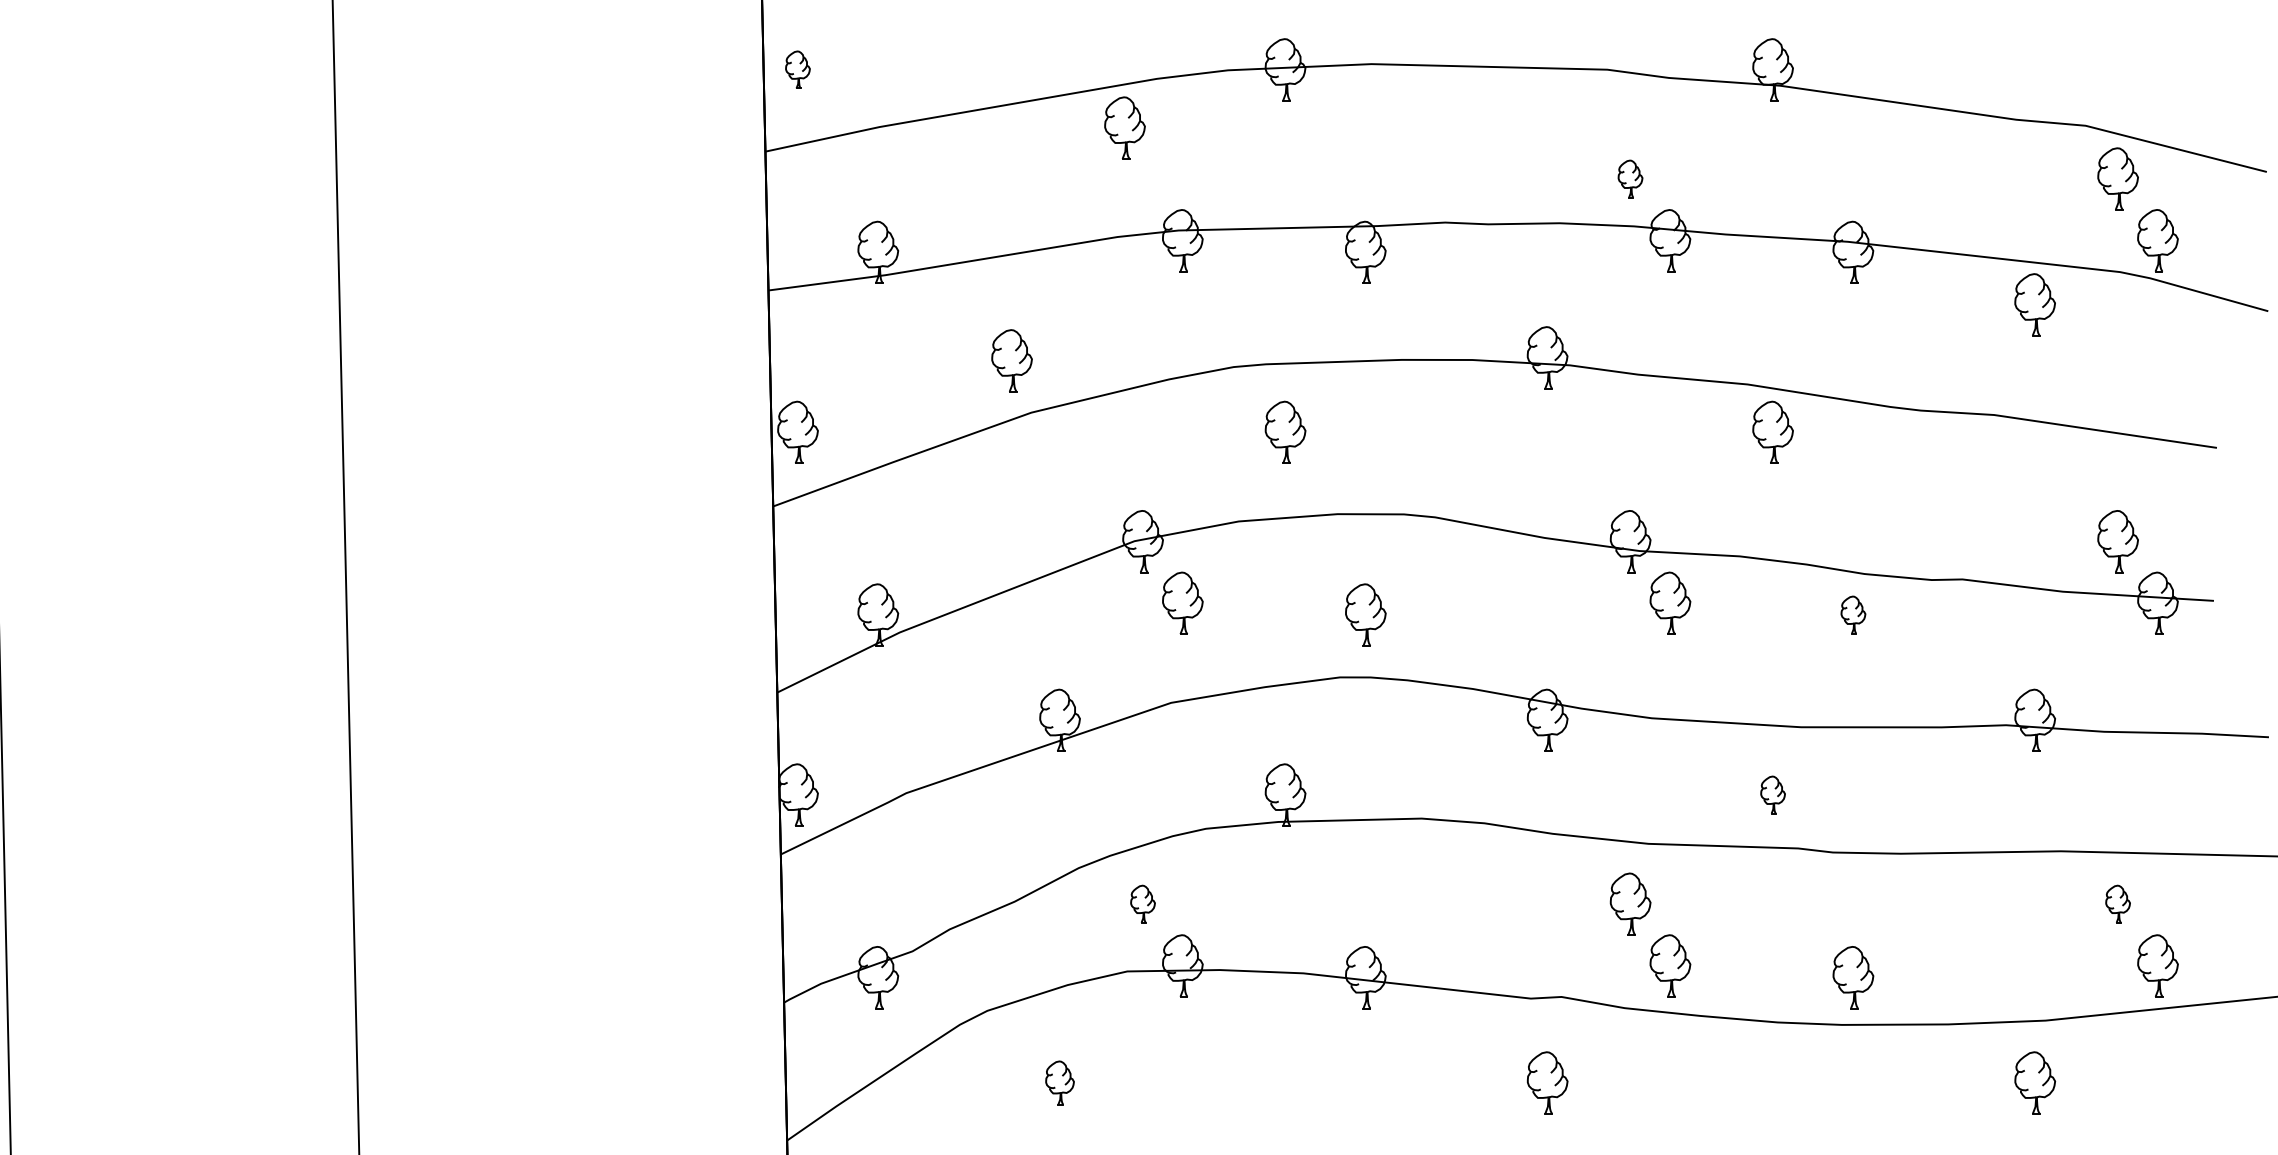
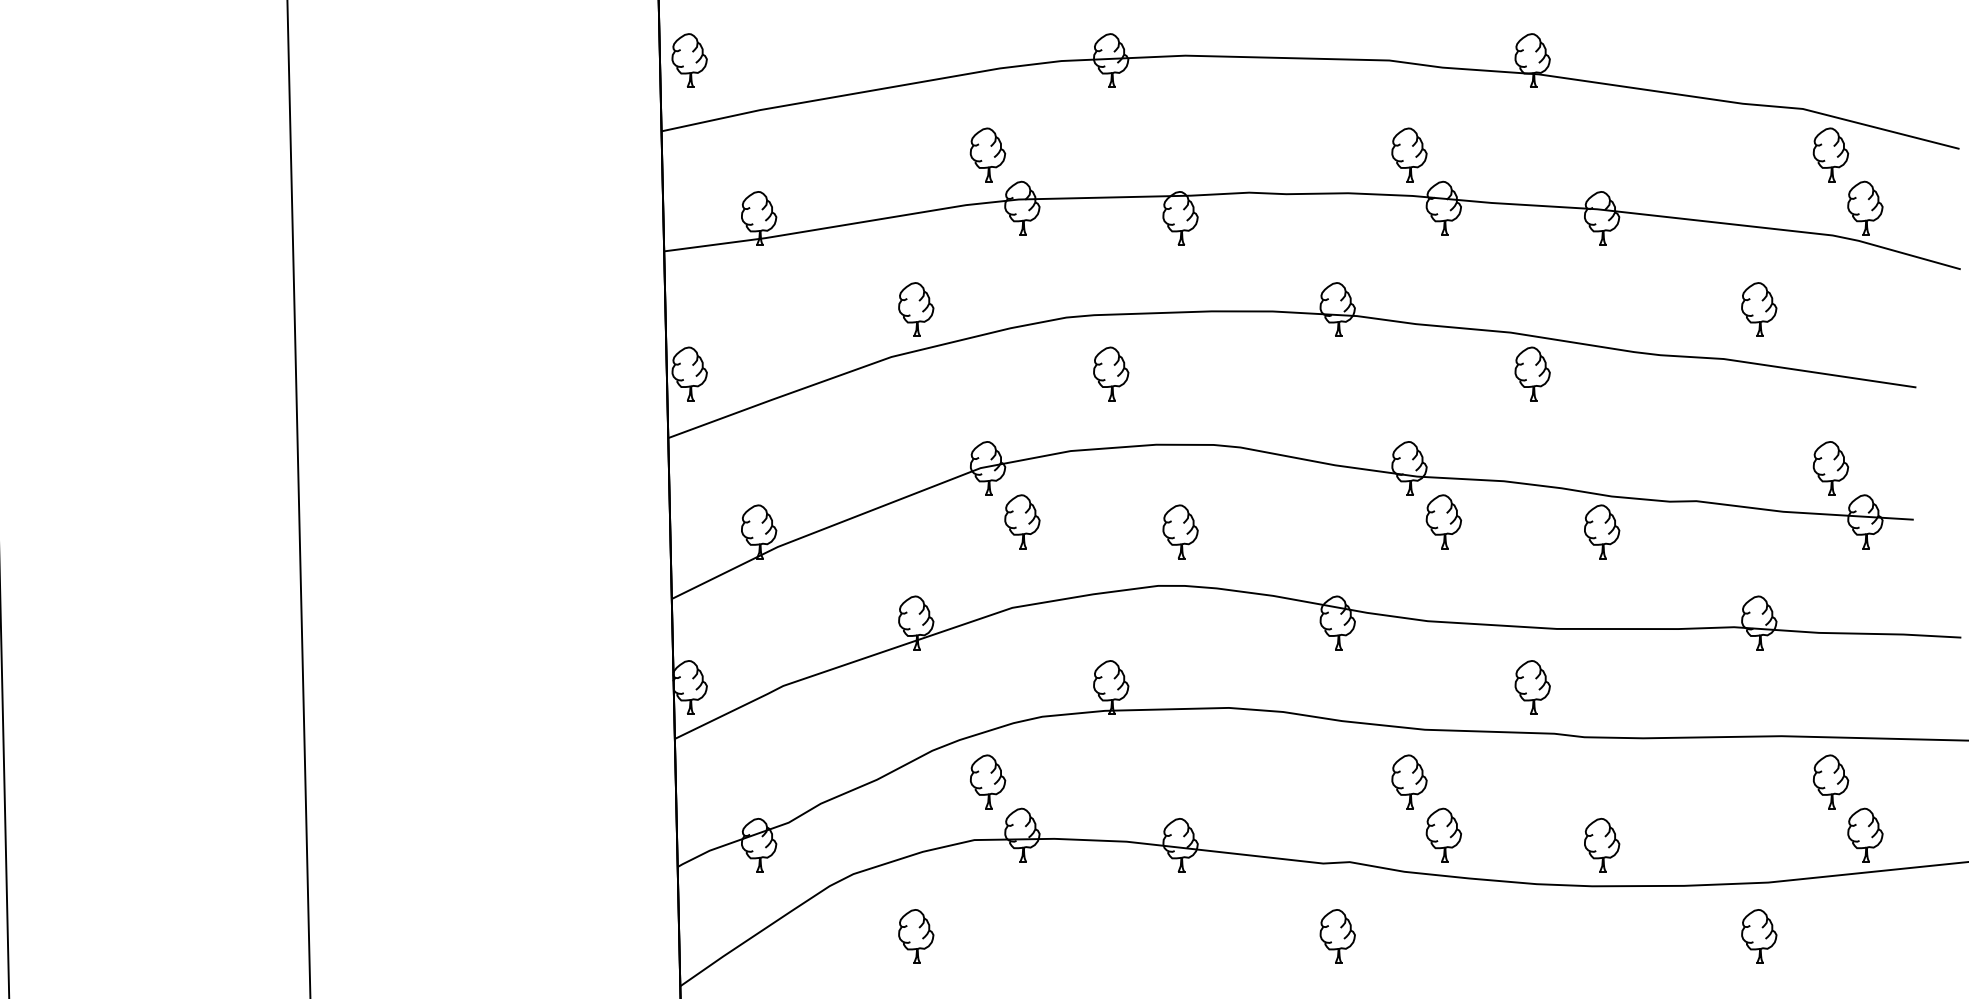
part: (797, 69) -> (689, 60), size x1.67
part: (1124, 127) -> (987, 154), moved
part: (1630, 178) -> (1409, 154), size x1.67
part: (2034, 304) -> (1758, 309), moved
part: (1011, 360) -> (915, 309), moved
part: (1853, 614) -> (1602, 531), size x1.67
part: (1772, 794) -> (1532, 687), size x1.67
part: (1142, 903) -> (987, 781), size x1.67
part: (2117, 903) -> (1830, 781), size x1.67
part: (1059, 1082) -> (915, 936), size x1.43

